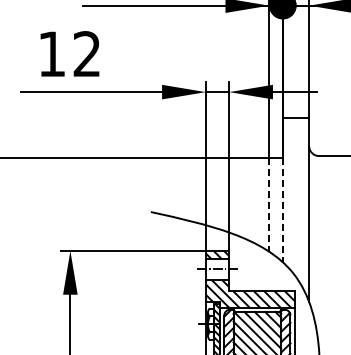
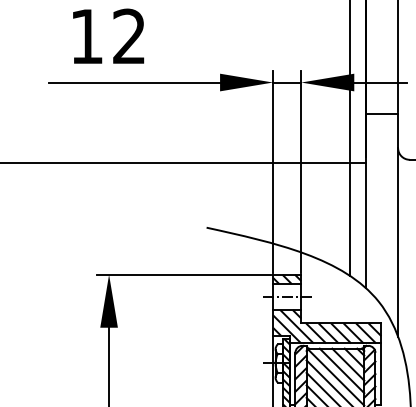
line: (269, 205) -> (350, 219), dashed -> solid
line: (282, 210) -> (365, 225), dashed -> solid

